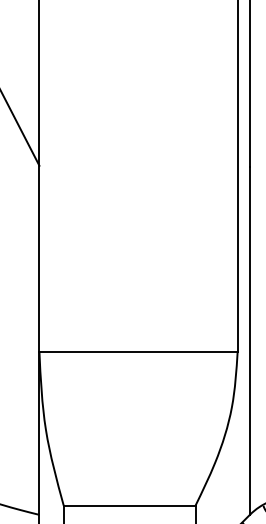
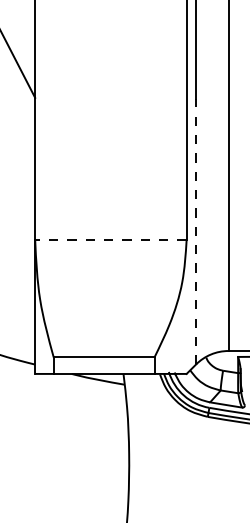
line: (250, 340) -> (196, 231), solid -> dashed
line: (137, 352) -> (110, 240), solid -> dashed

